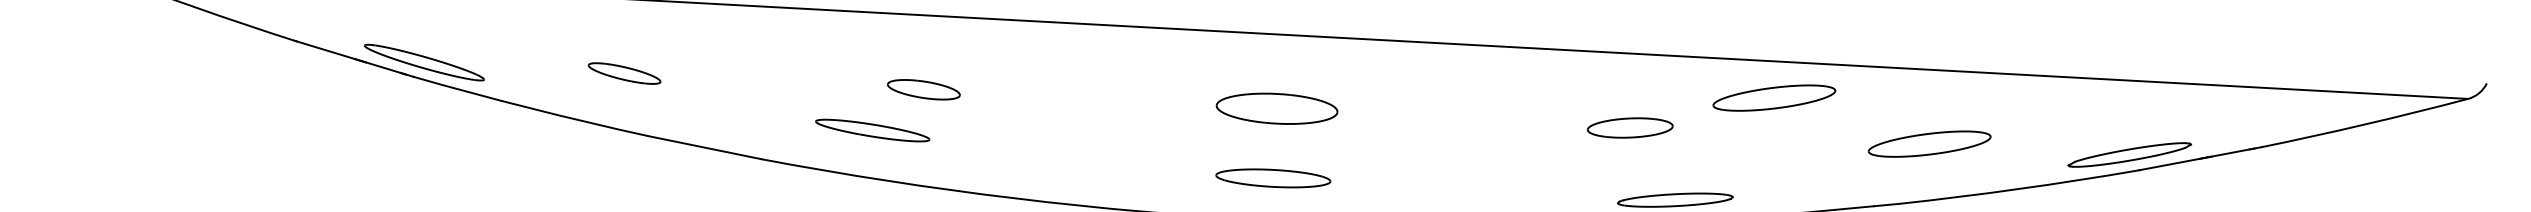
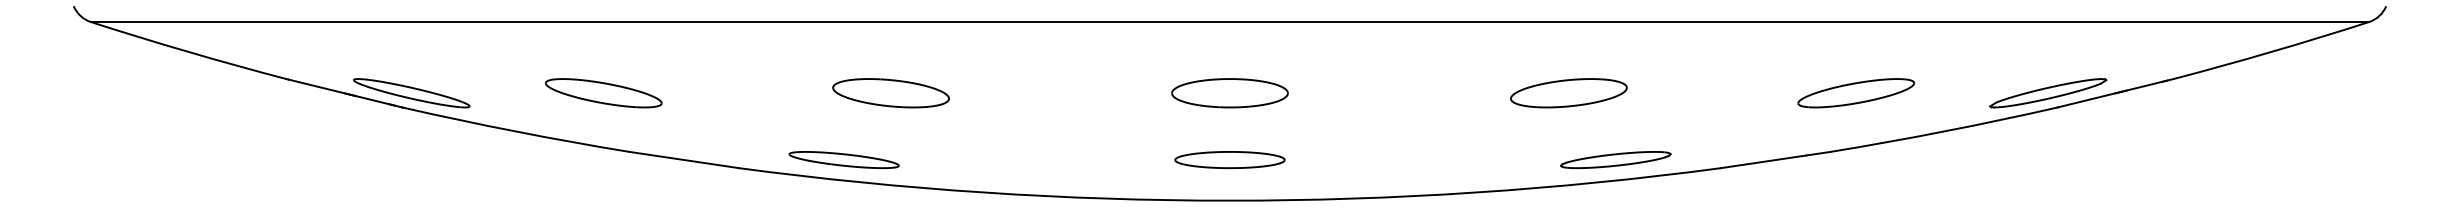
part: (624, 73) -> (603, 93), size x1.67
part: (923, 89) -> (890, 93), size x1.67
part: (1774, 98) -> (1705, 57), removed
part: (1629, 128) -> (1568, 93), size x1.43
part: (871, 131) -> (843, 160), moved

